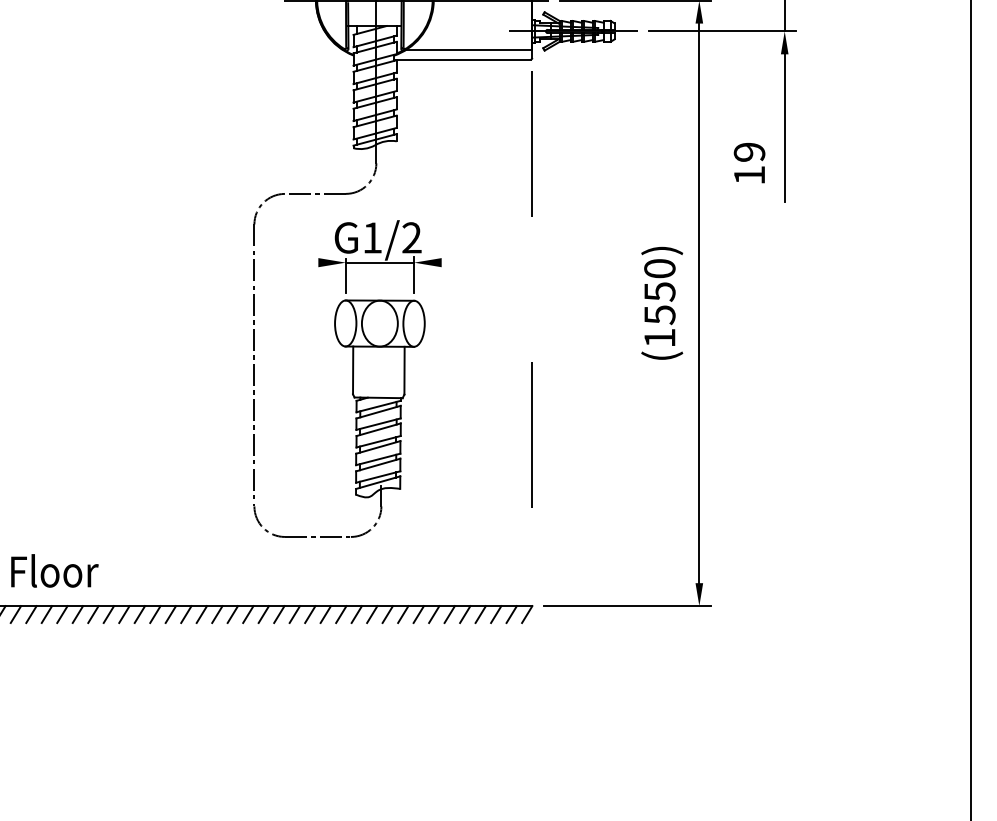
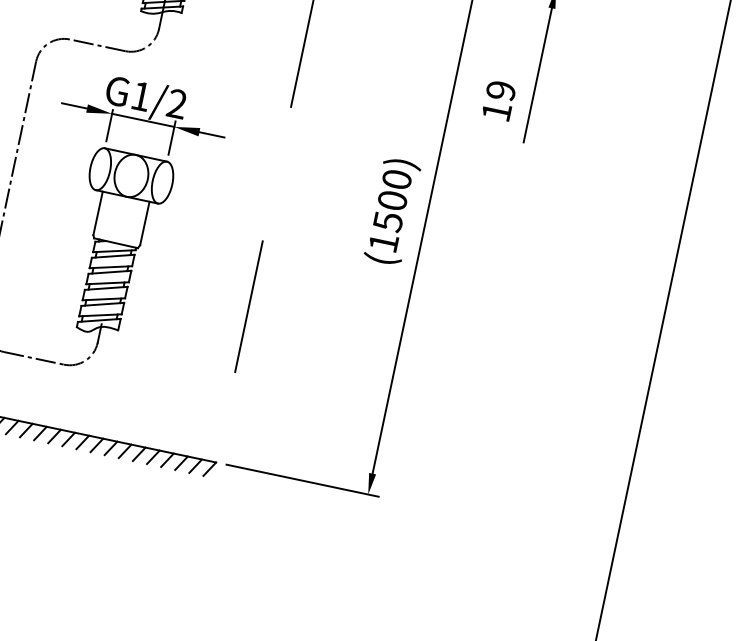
line: (304, 262) -> (74, 105), added
line: (455, 262) -> (212, 134), added
text: (659, 291) -> (392, 200), (1550) -> (1500)

